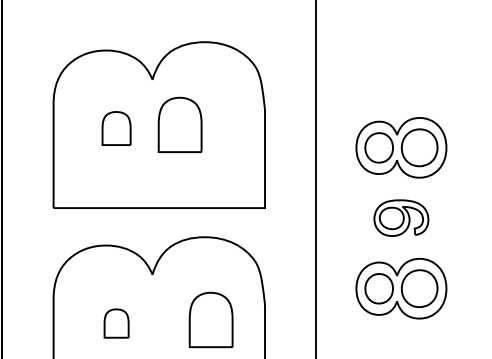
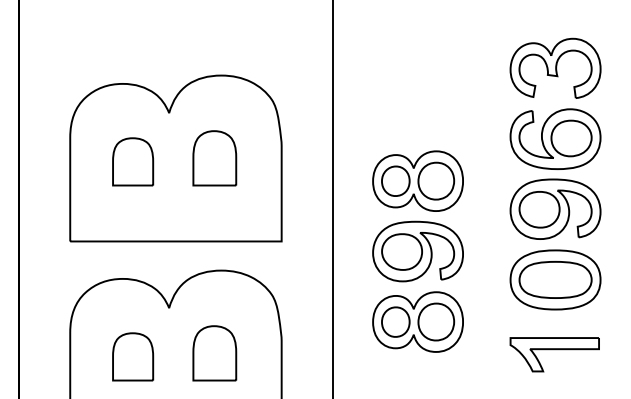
part: (179, 125) -> (214, 158), moved
part: (116, 128) -> (133, 161), size x1.43
part: (400, 218) -> (417, 251), size x1.67
part: (210, 320) -> (214, 353), moved
part: (116, 323) -> (133, 356), size x1.67

